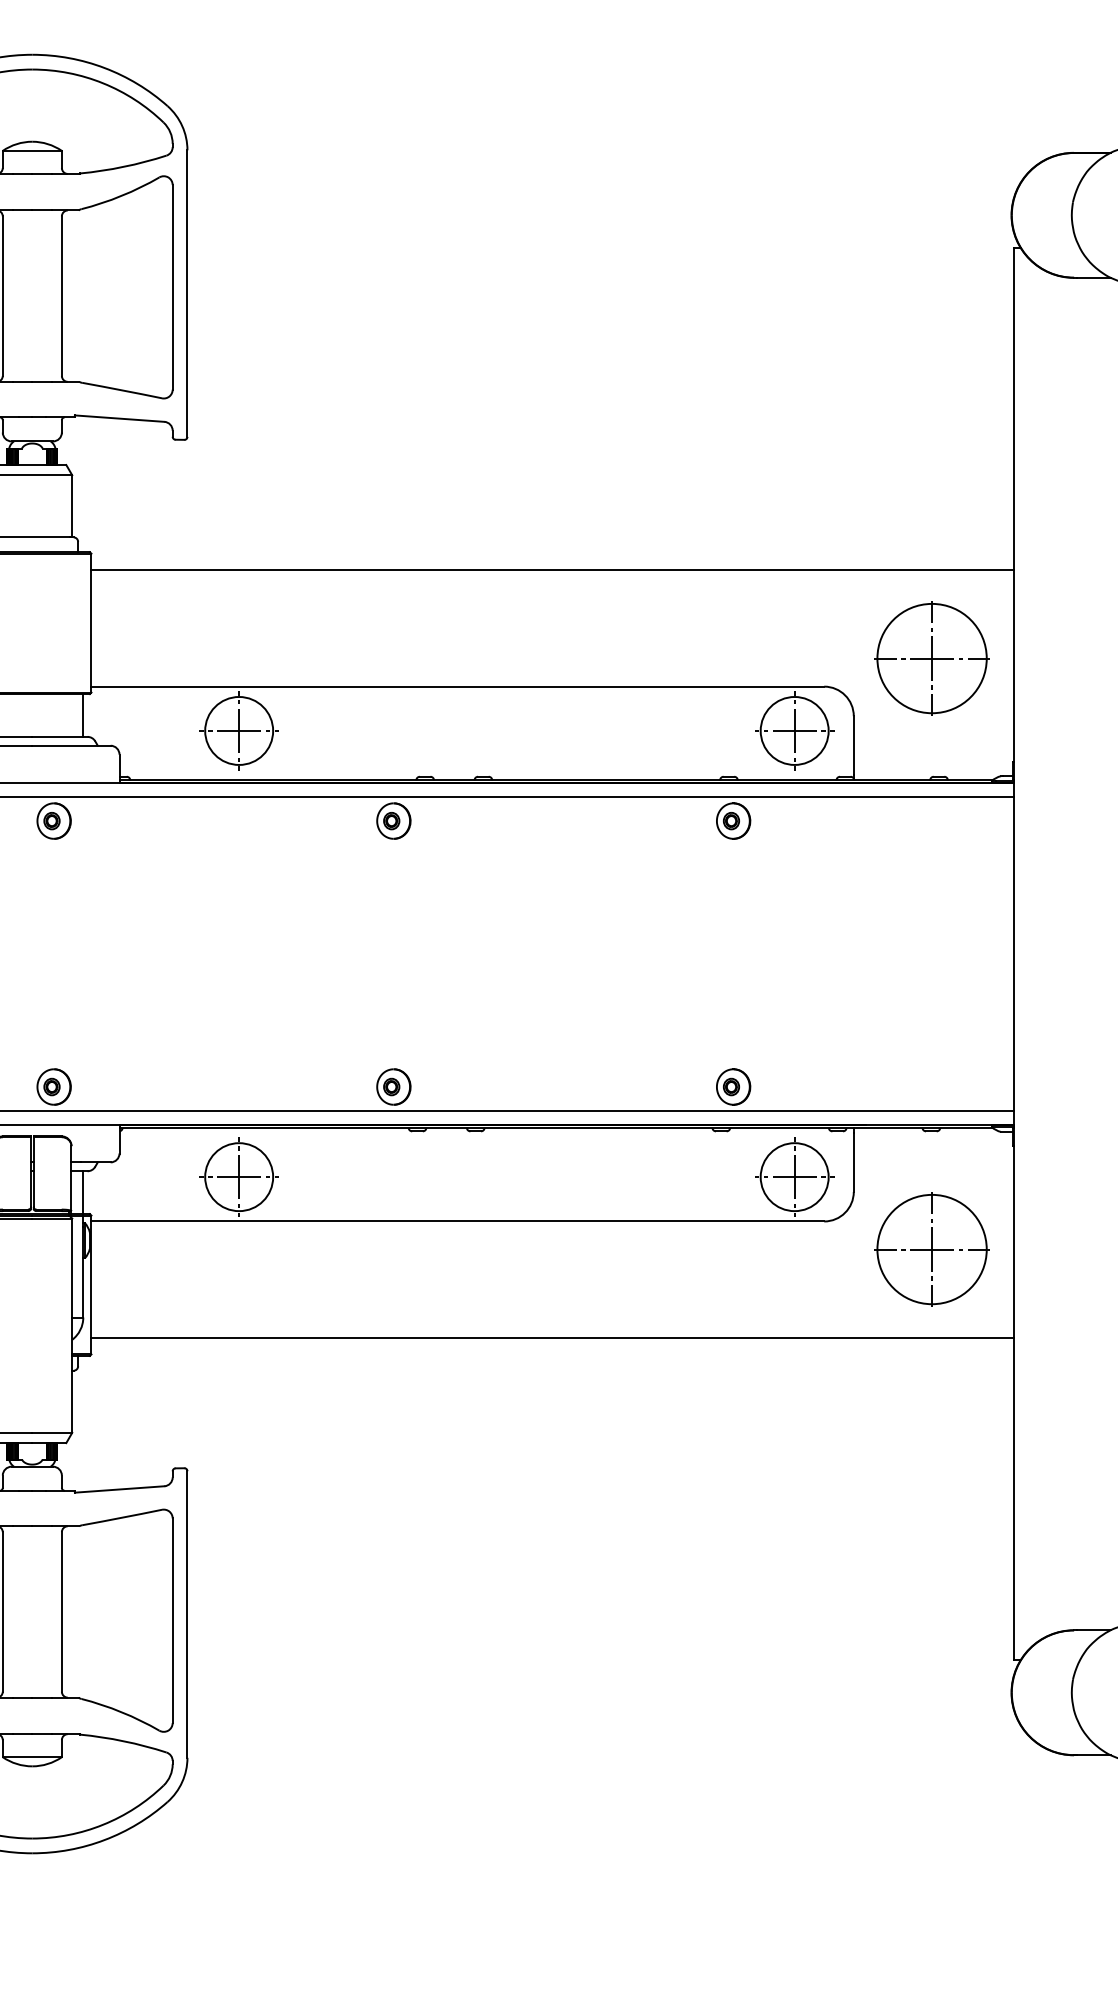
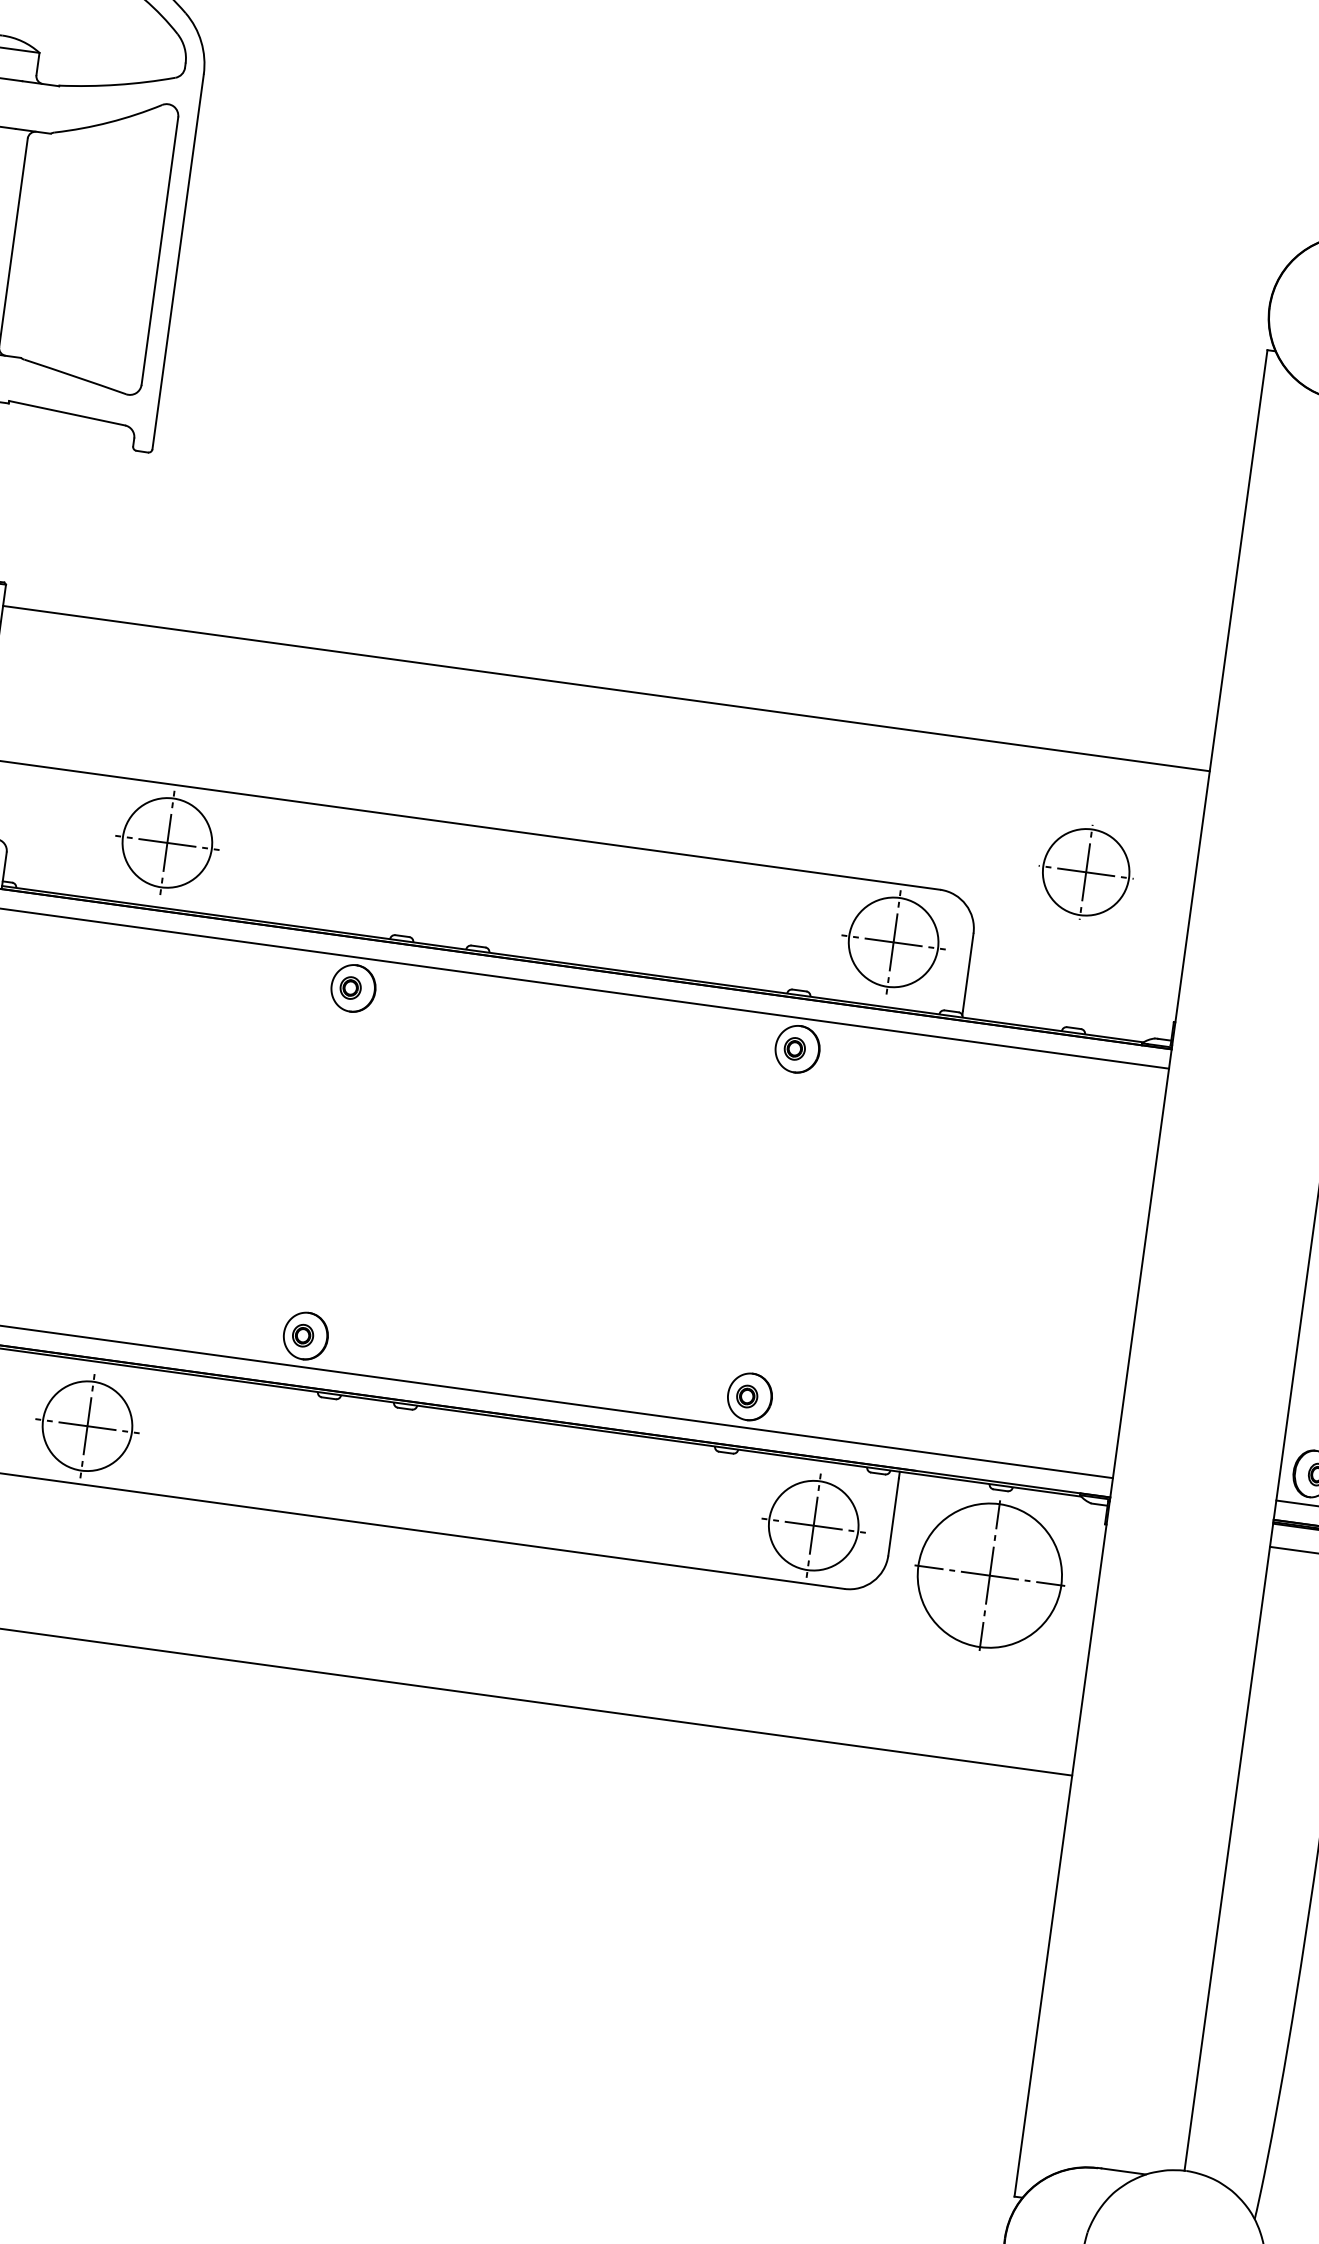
part: (931, 658) -> (1085, 872), size x0.6
part: (931, 1249) -> (989, 1575), moved

